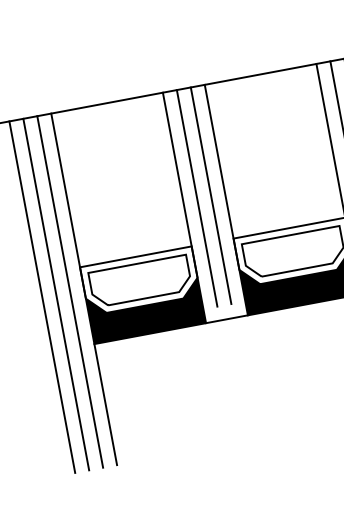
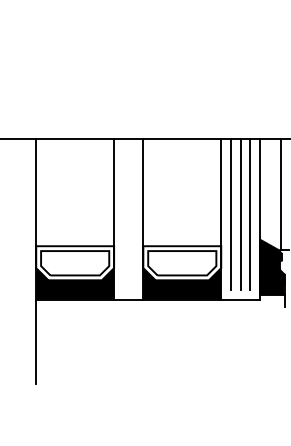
line: (210, 195) -> (133, 214), removed
line: (196, 198) -> (123, 214), removed
line: (70, 291) -> (26, 261), removed
line: (55, 294) -> (16, 261), removed
line: (42, 296) -> (7, 261), removed

